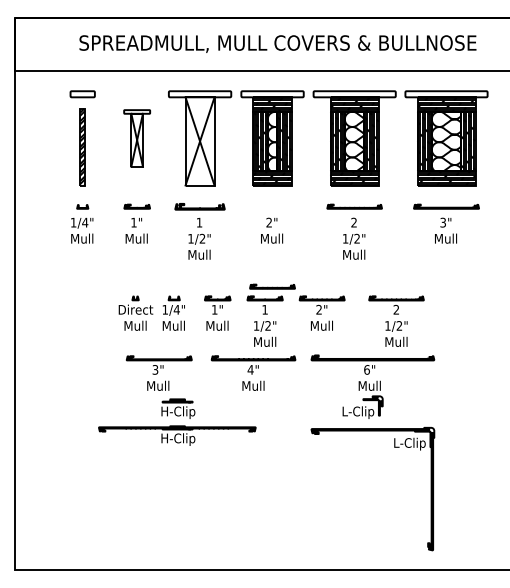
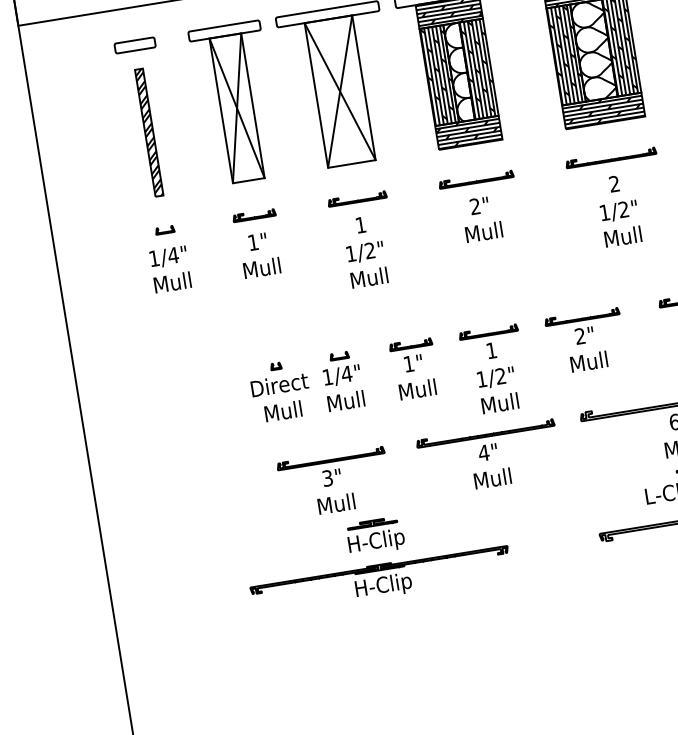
part: (136, 138) -> (235, 103), size x1.67
part: (199, 206) -> (356, 198), size x0.71
part: (272, 286) -> (476, 179), moved

